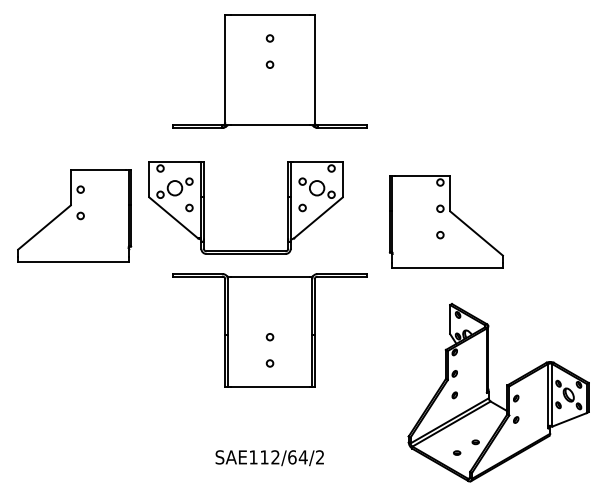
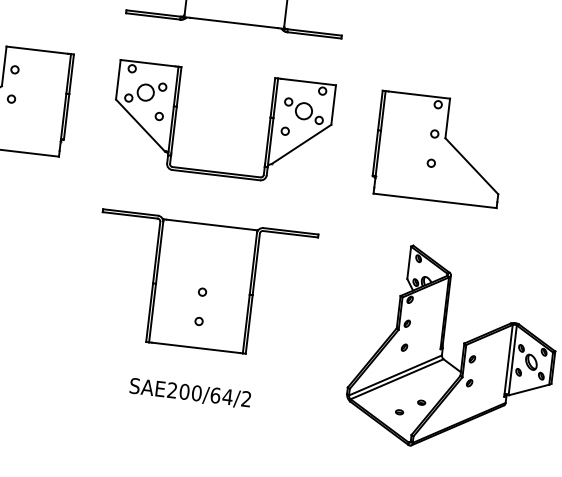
part: (204, 207) -> (176, 117), moved
part: (446, 221) -> (439, 148), moved
part: (269, 330) -> (202, 284), moved
text: (264, 457) -> (184, 392), SAE112/64/2 -> SAE200/64/2

